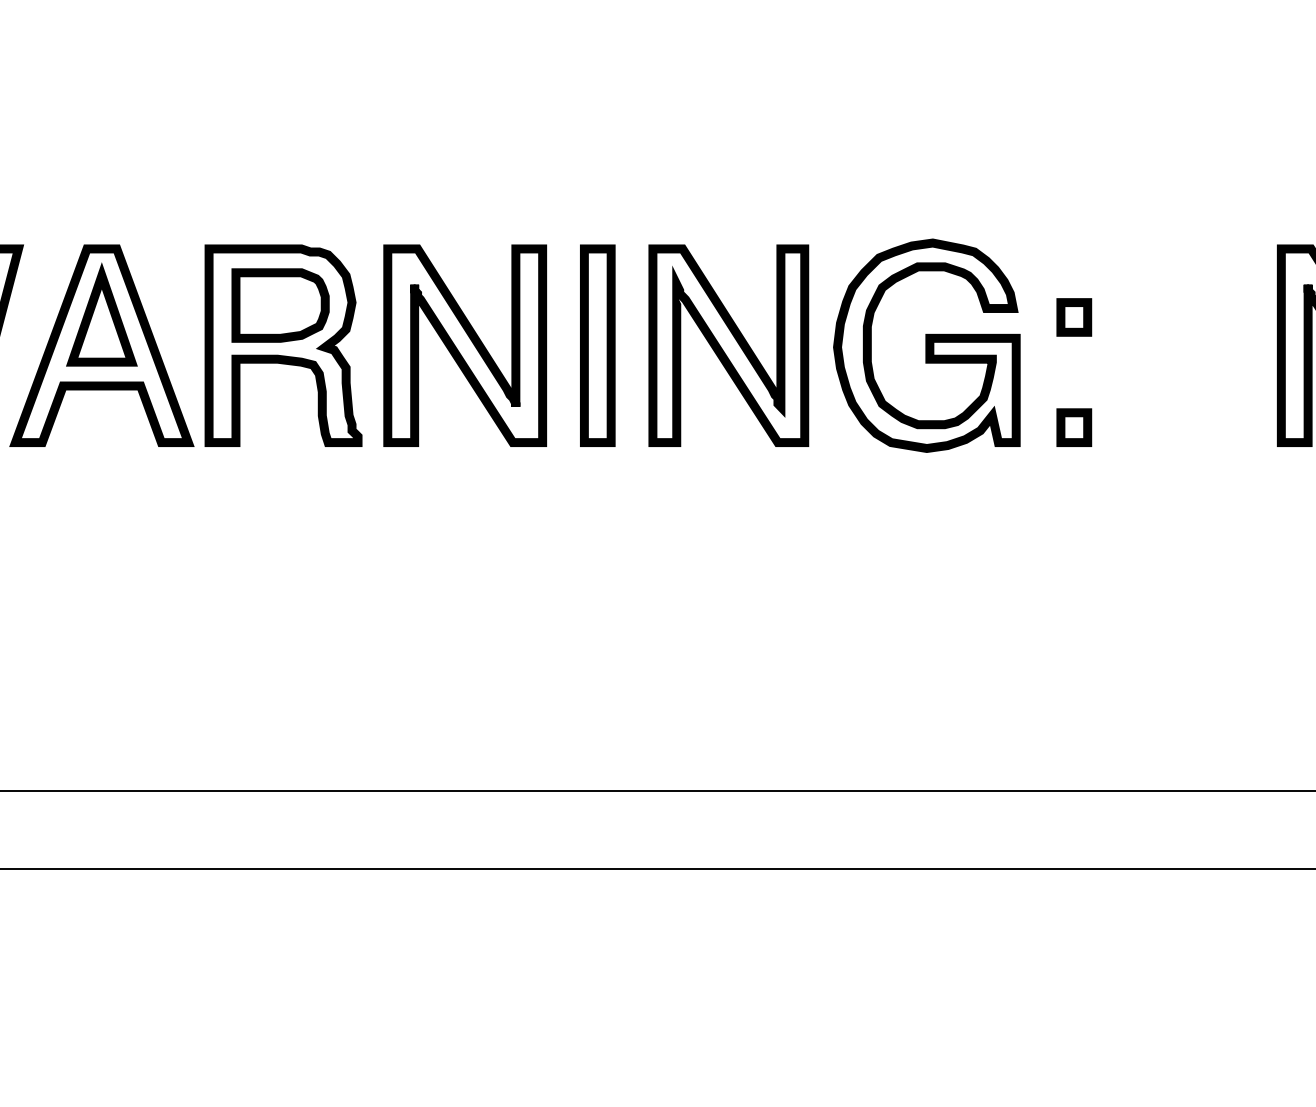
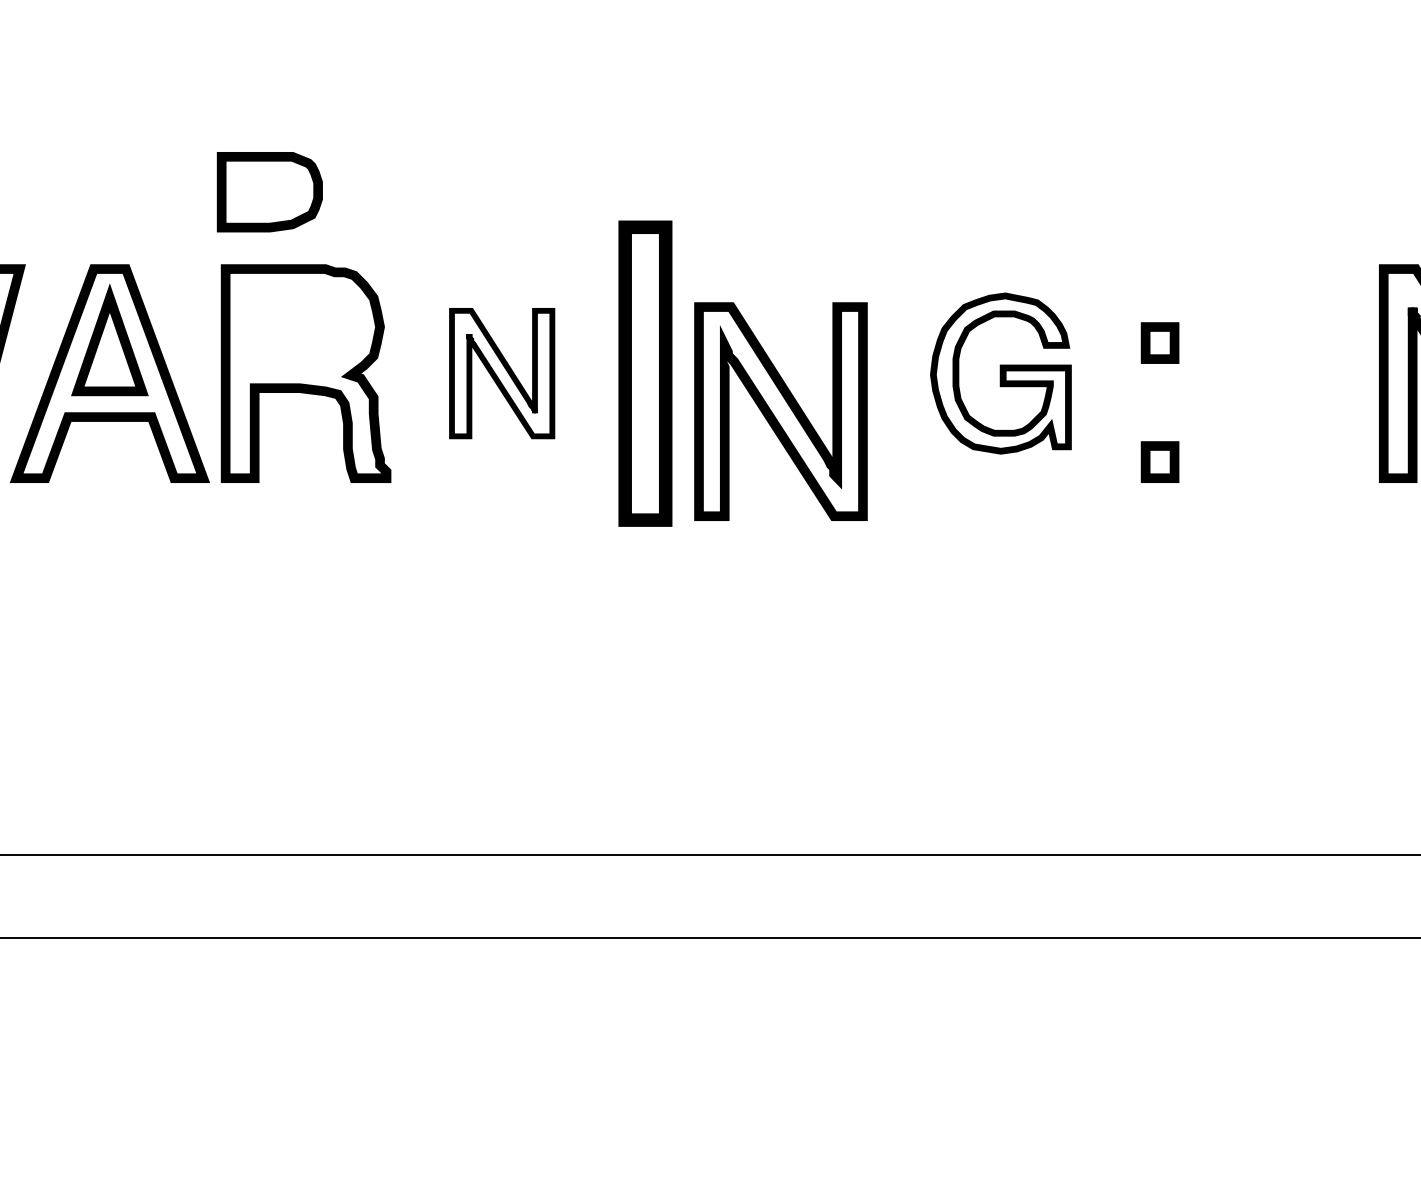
part: (280, 305) -> (269, 192), moved
part: (464, 345) -> (501, 373), size x0.6
part: (597, 345) -> (645, 373), size x1.4
part: (728, 345) -> (780, 411), moved
part: (926, 345) -> (1000, 373), size x0.7

